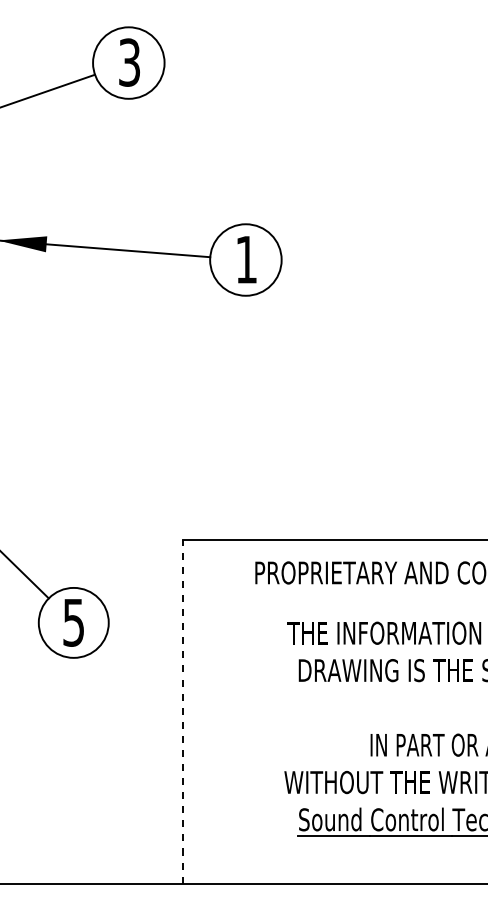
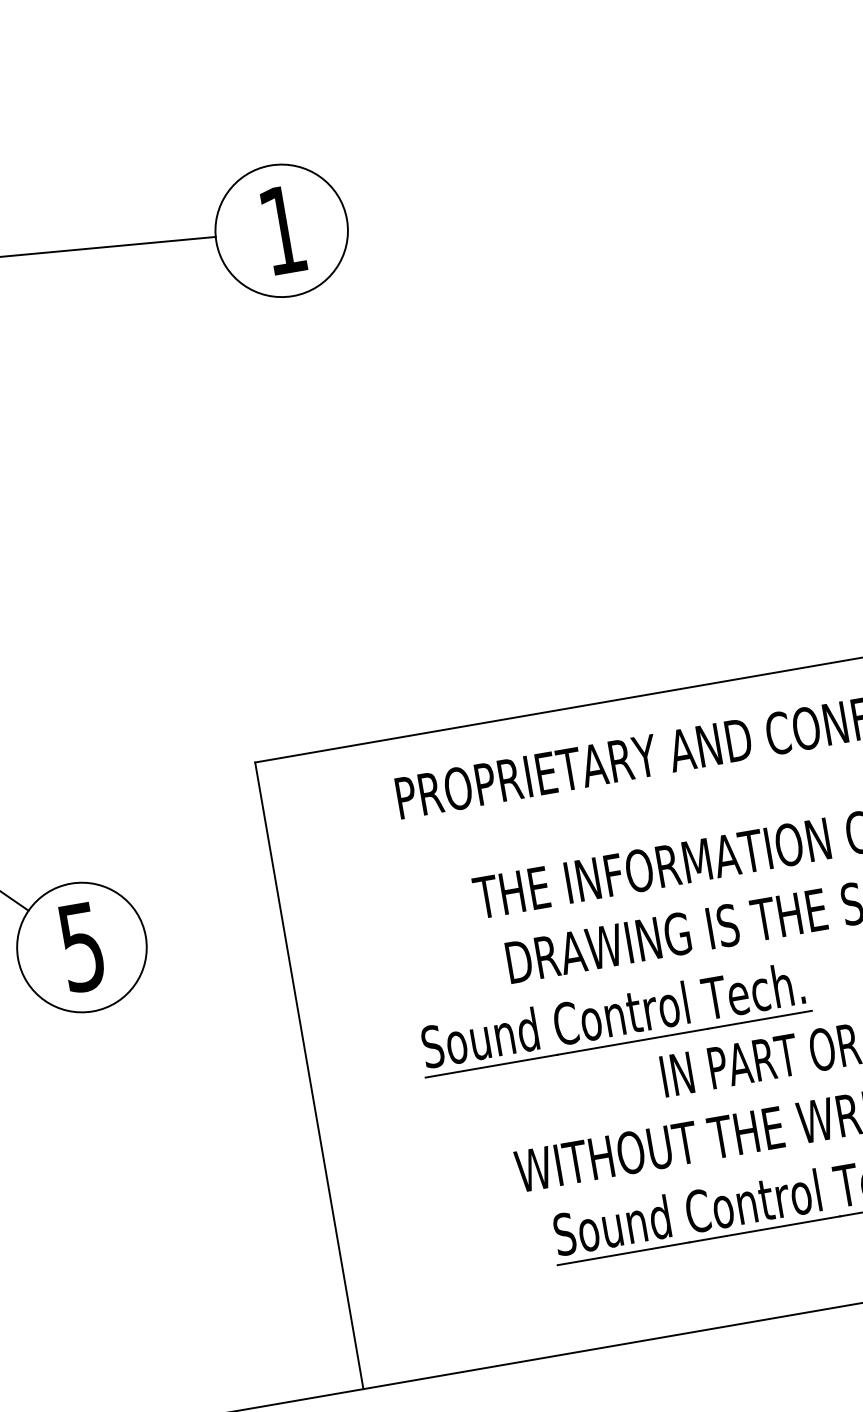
part: (350, 709) -> (614, 1018), added
line: (182, 712) -> (308, 1076), dashed -> solid

